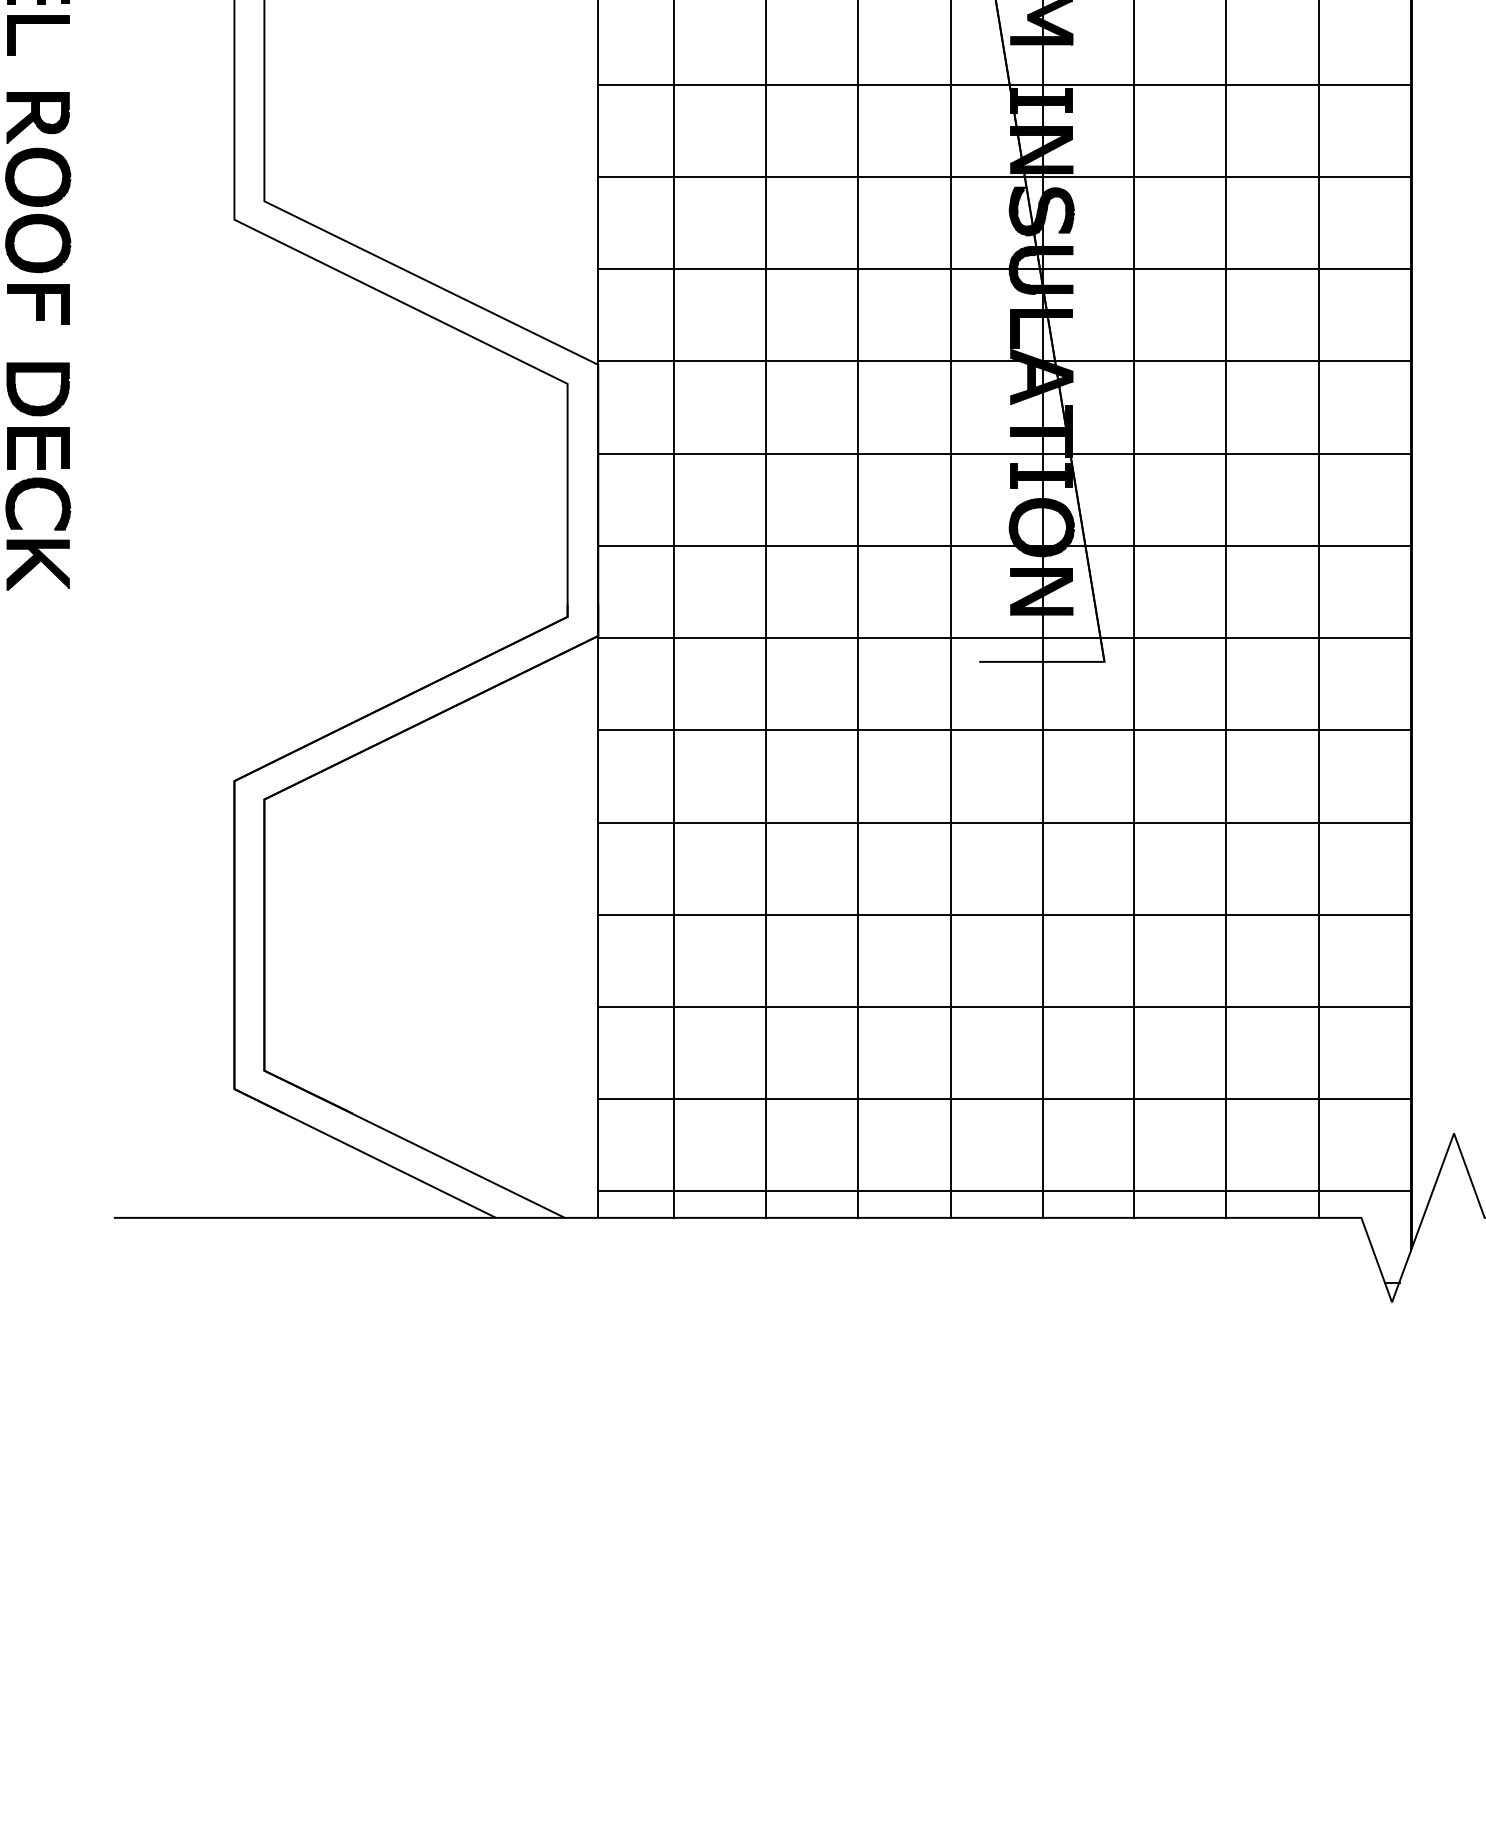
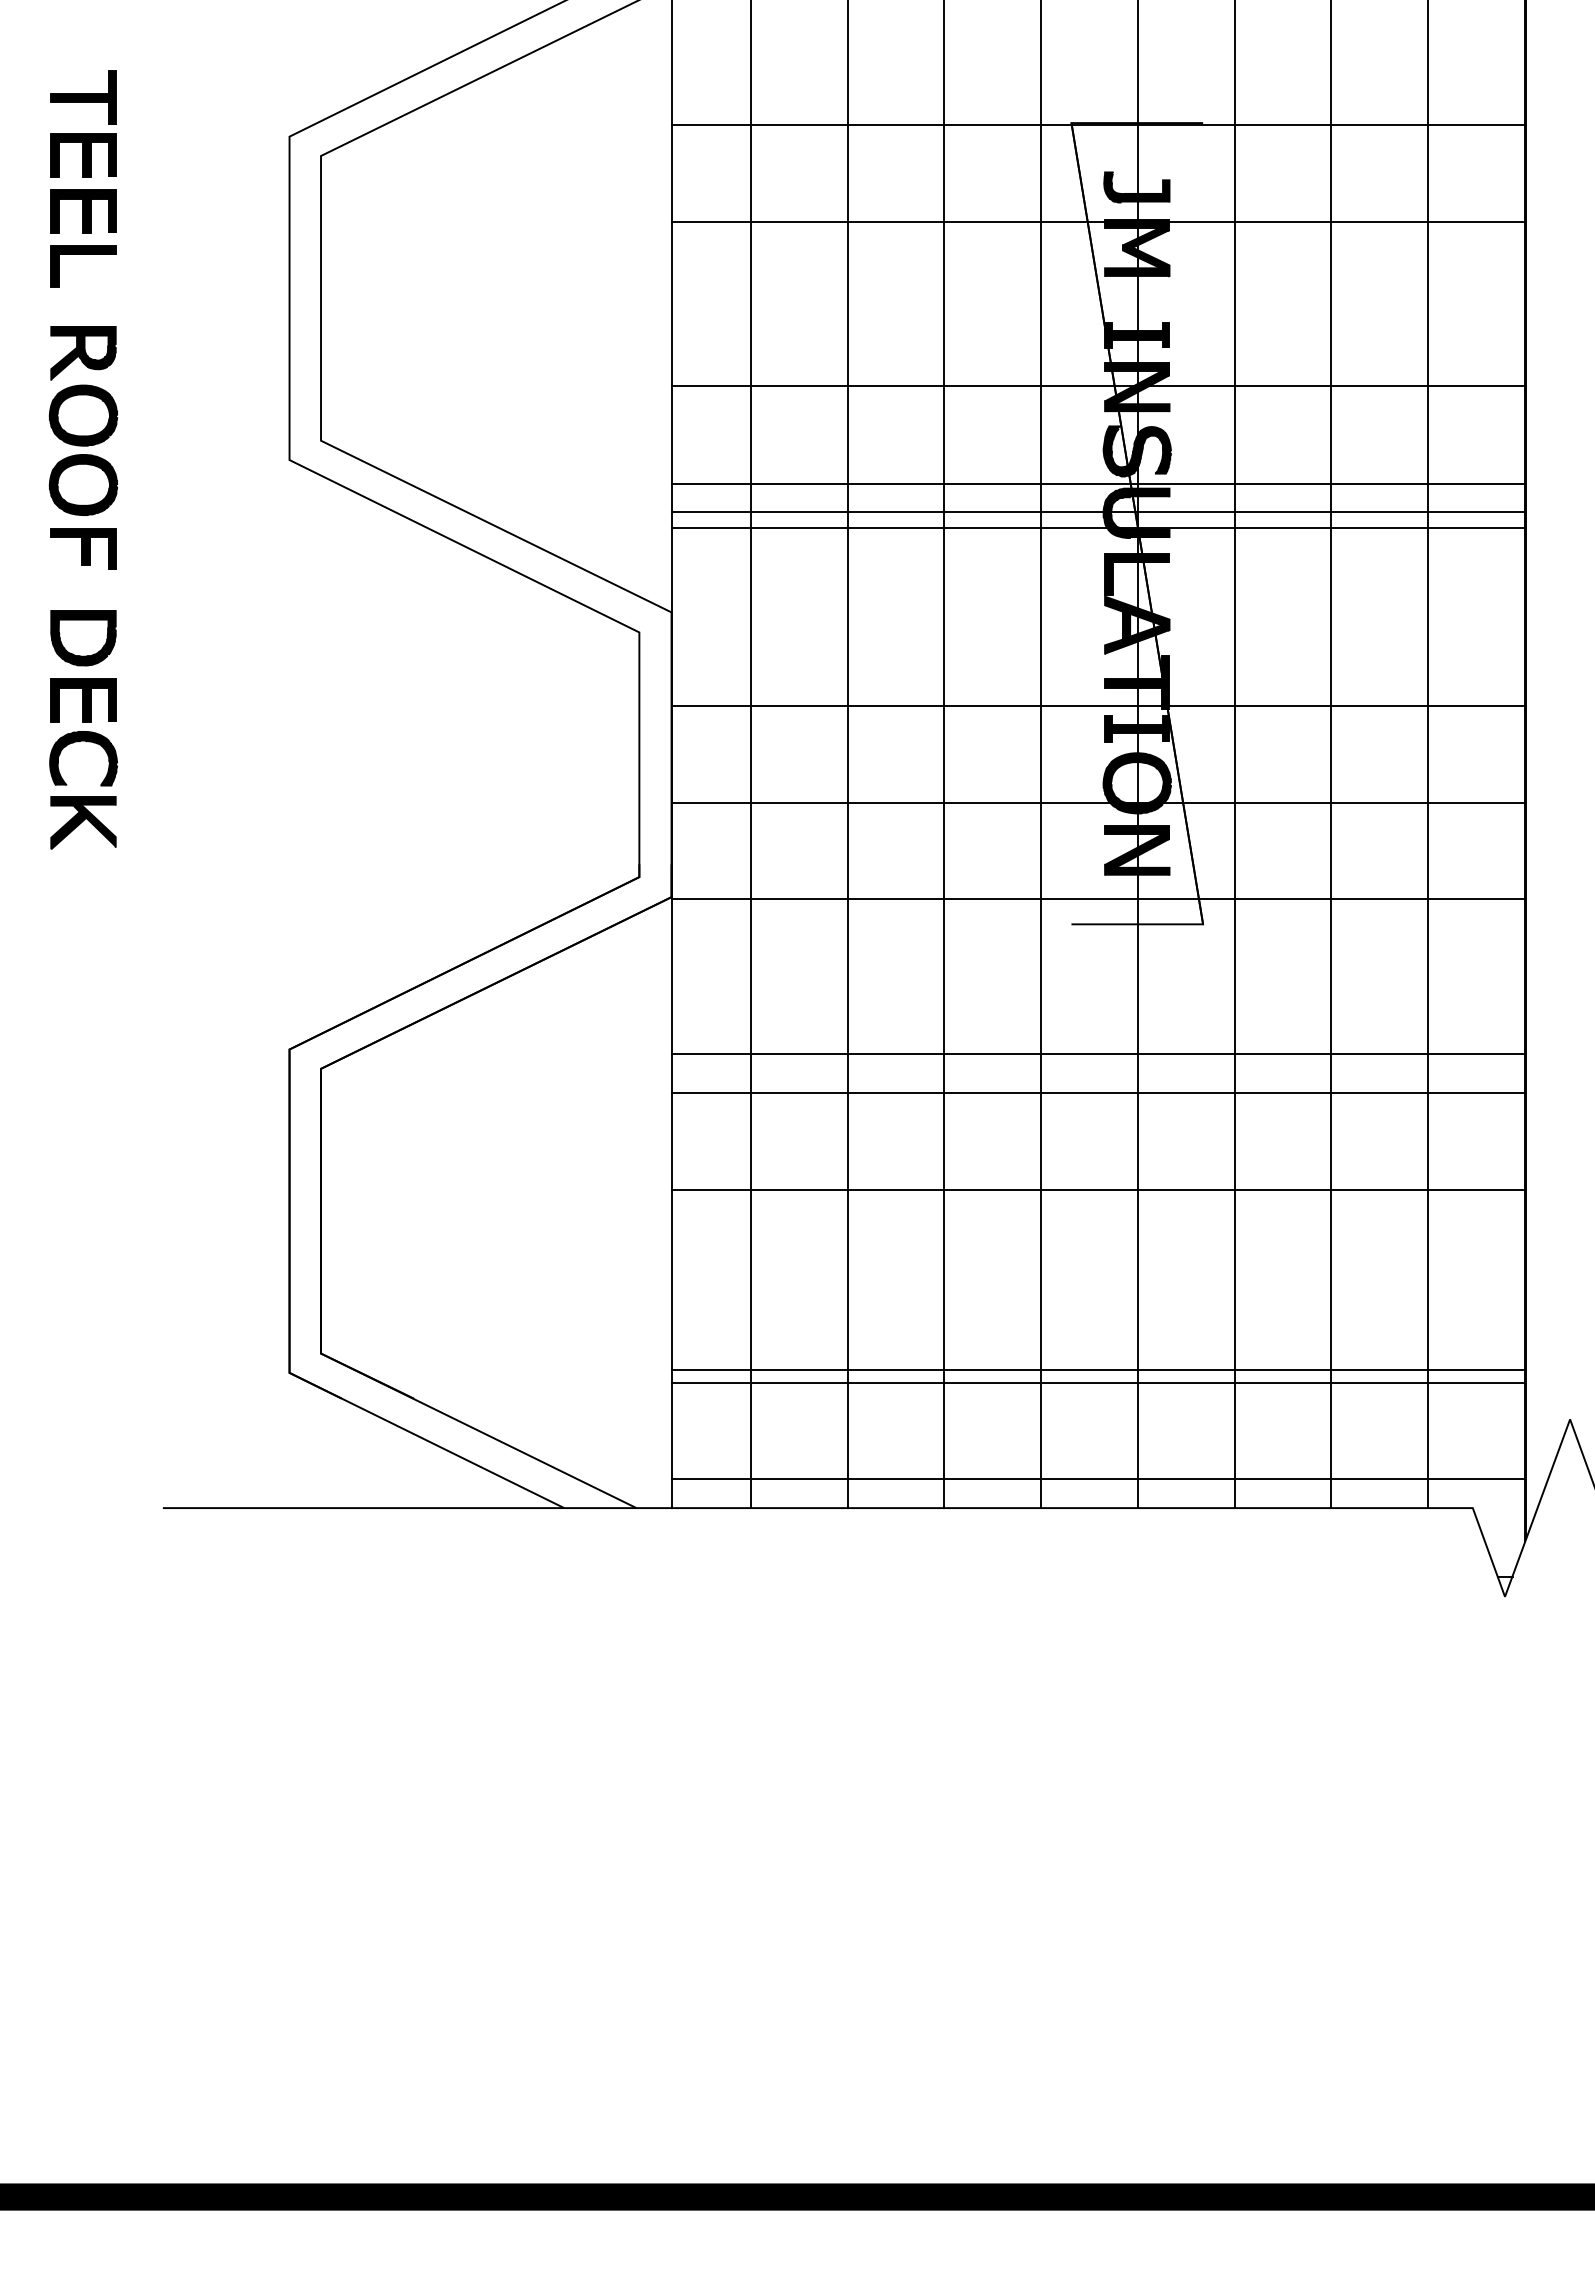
line: (1004, 85) -> (1098, 386), moved
line: (1004, 177) -> (1098, 483), moved
line: (1004, 361) -> (1098, 527), moved
line: (1004, 729) -> (1098, 1053), moved
line: (1004, 1006) -> (1098, 1370), moved

